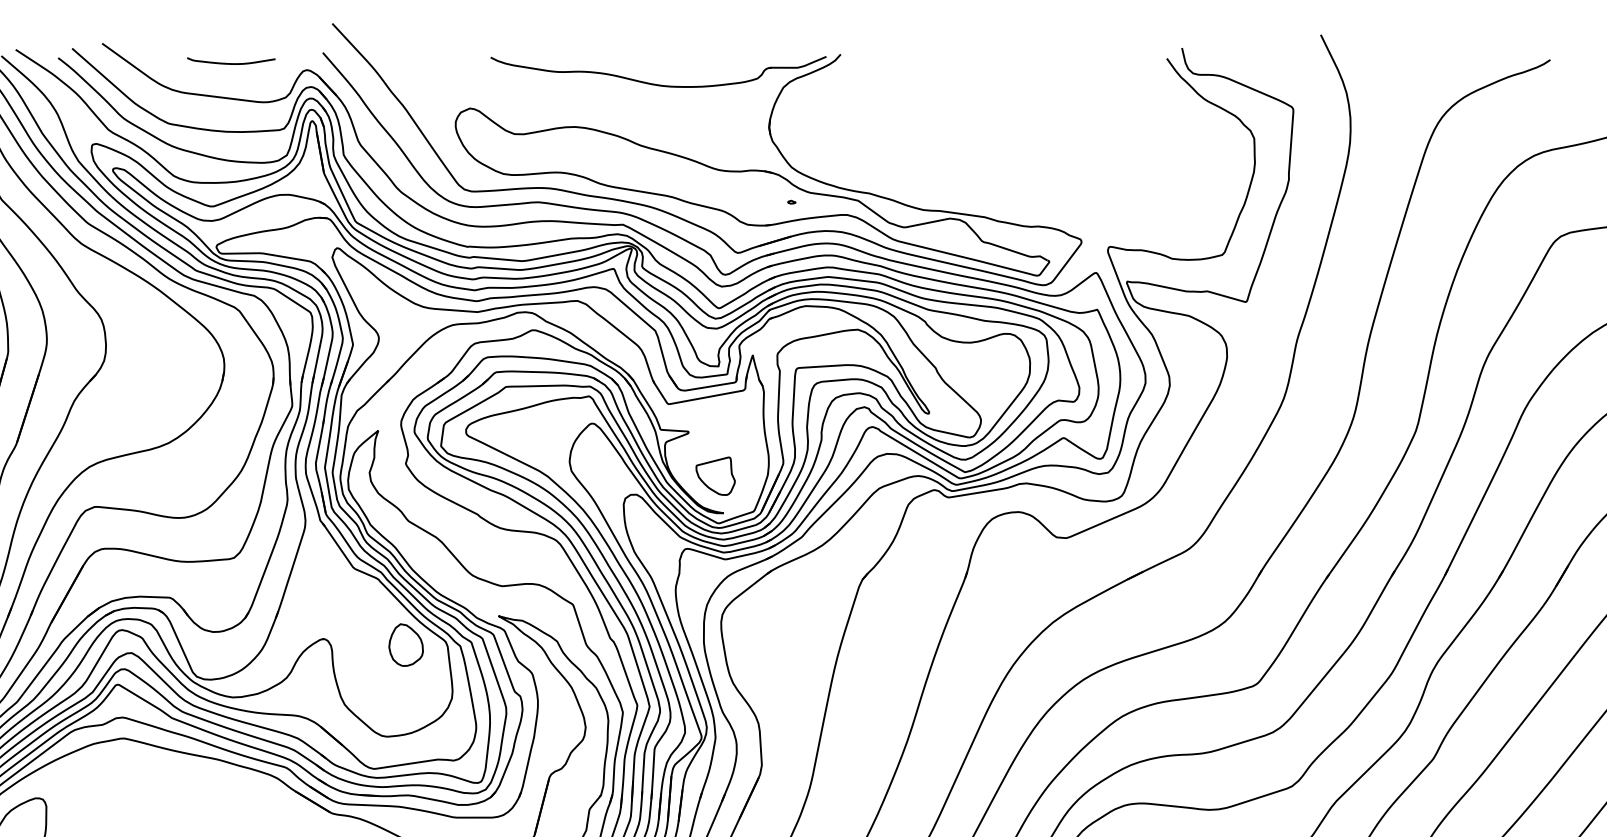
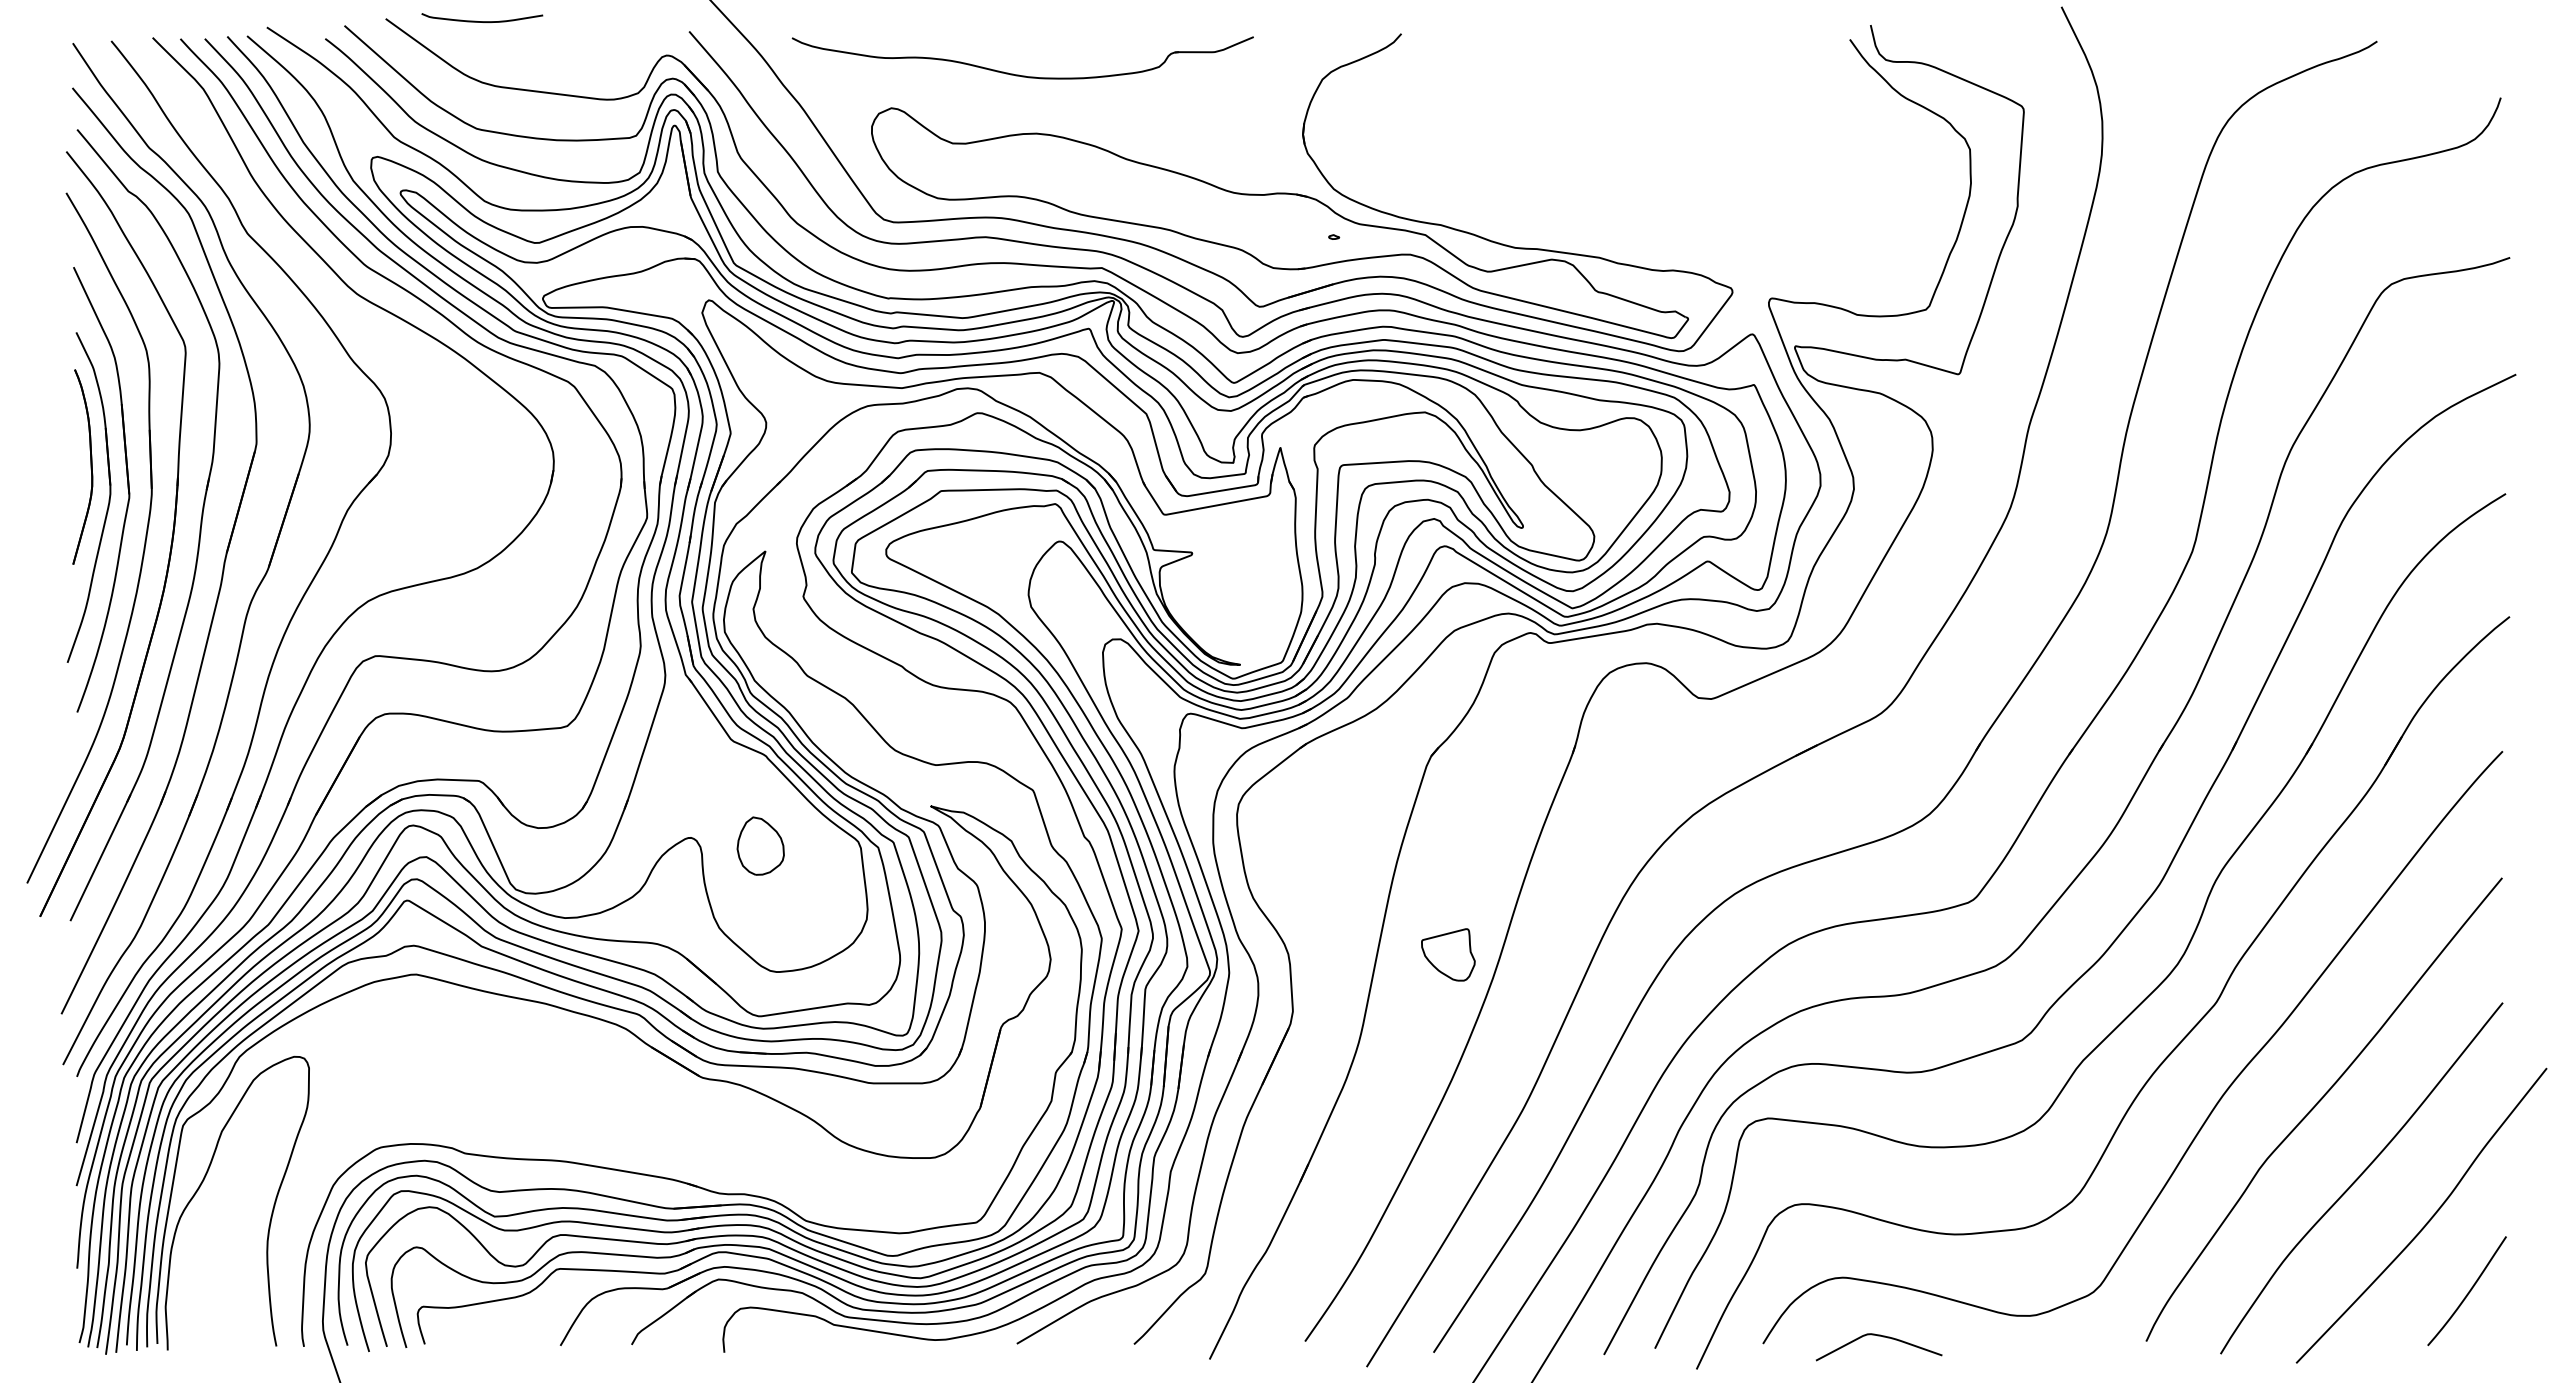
curve: (231, 63) -> (482, 21), moved
part: (656, 83) -> (1019, 74), moved
part: (715, 475) -> (1448, 954), moved
part: (405, 644) -> (760, 845), moved

